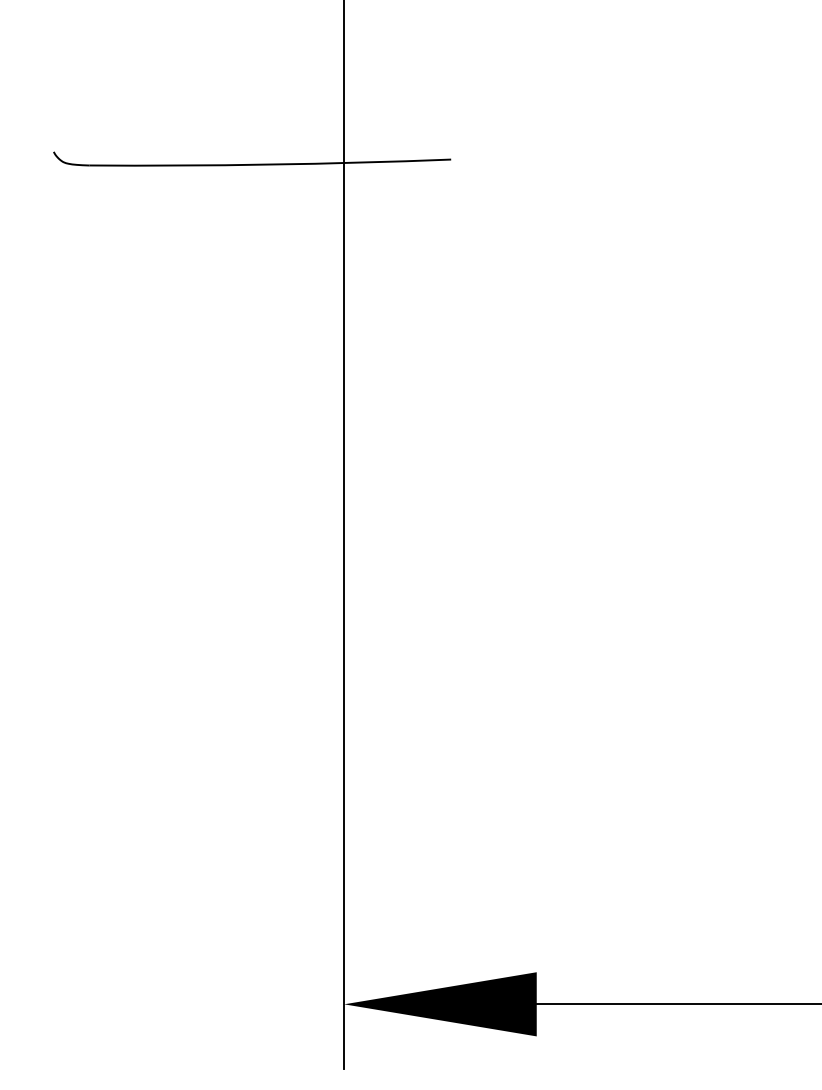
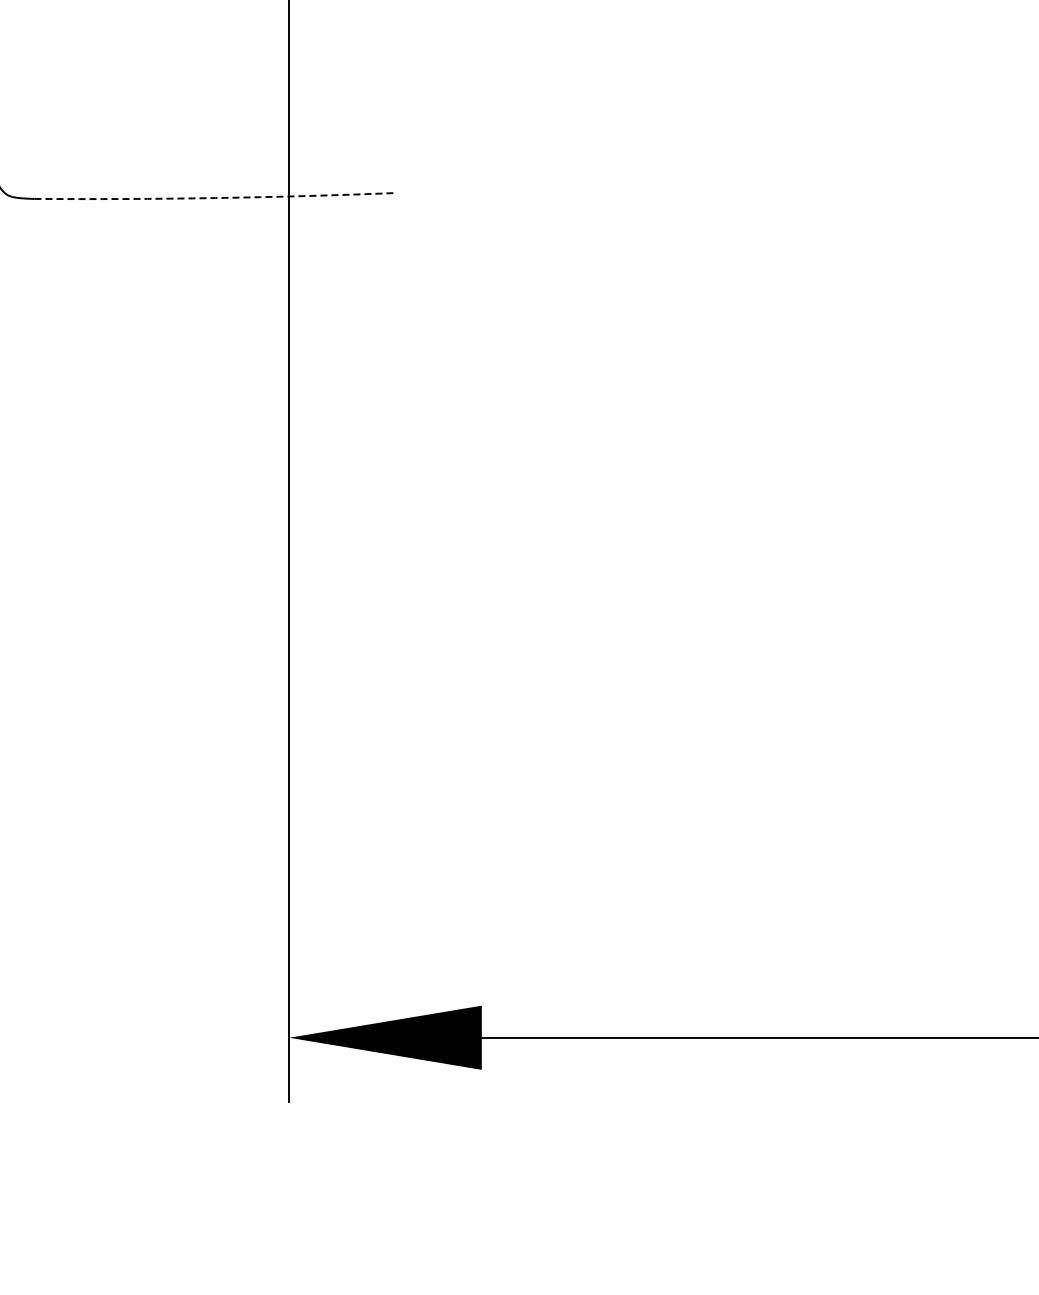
arc: (270, 165) -> (215, 198), solid -> dashed

